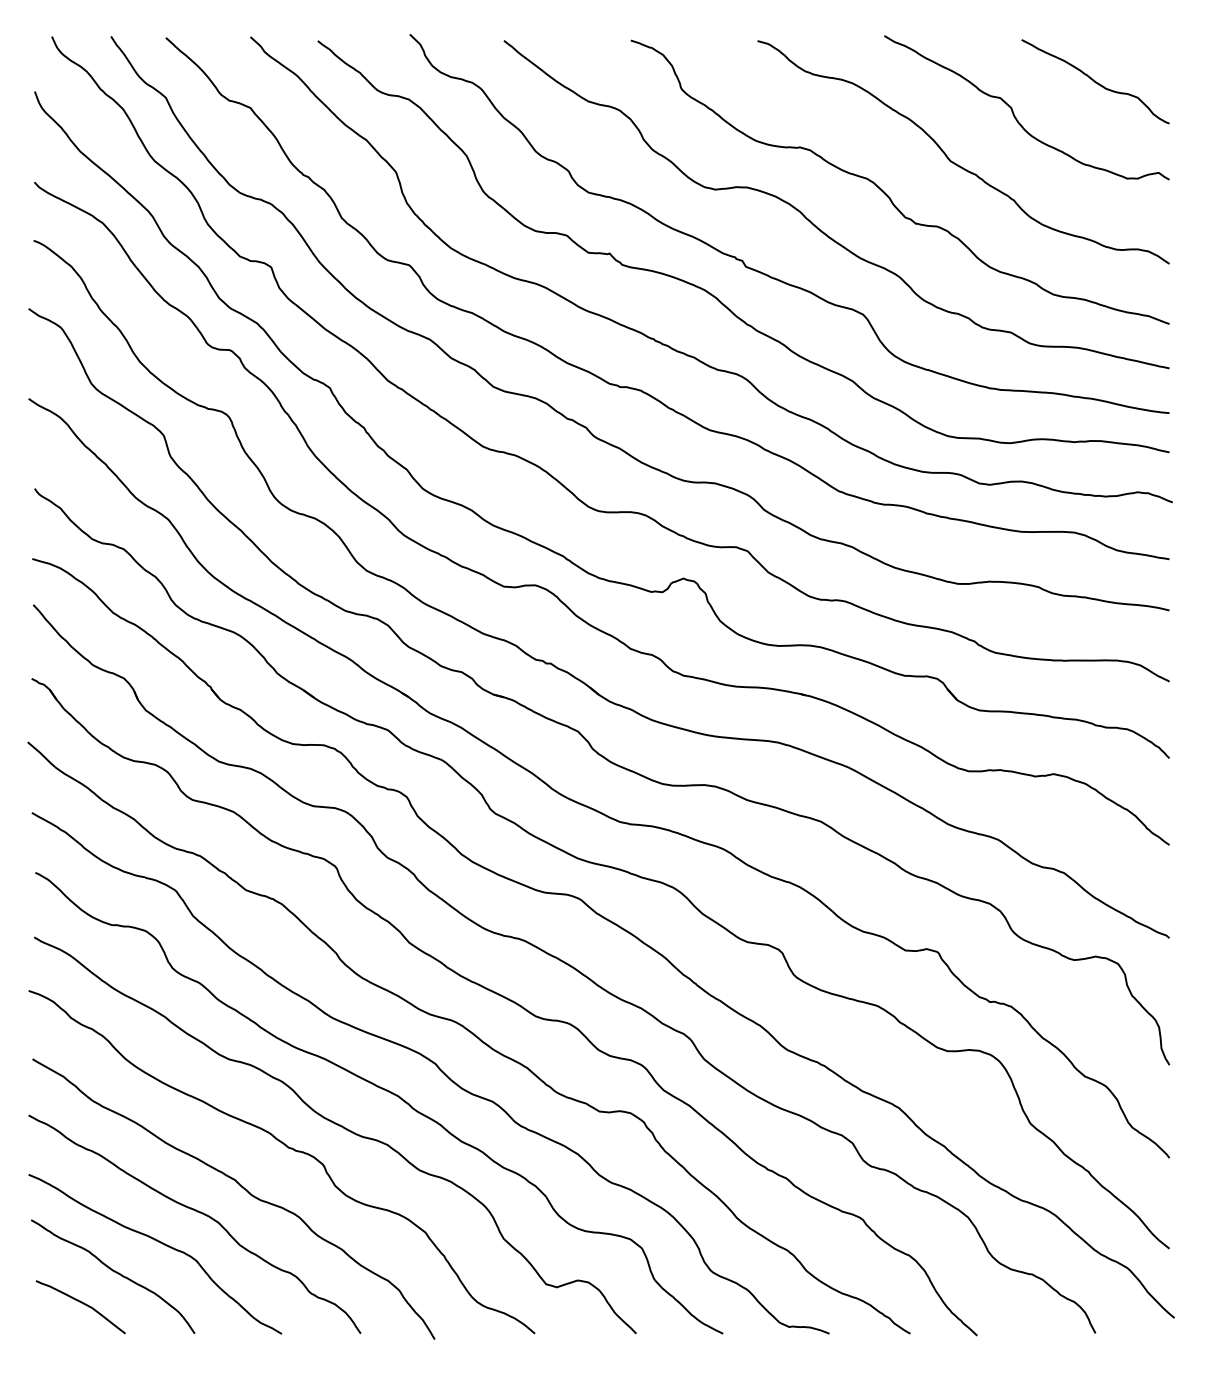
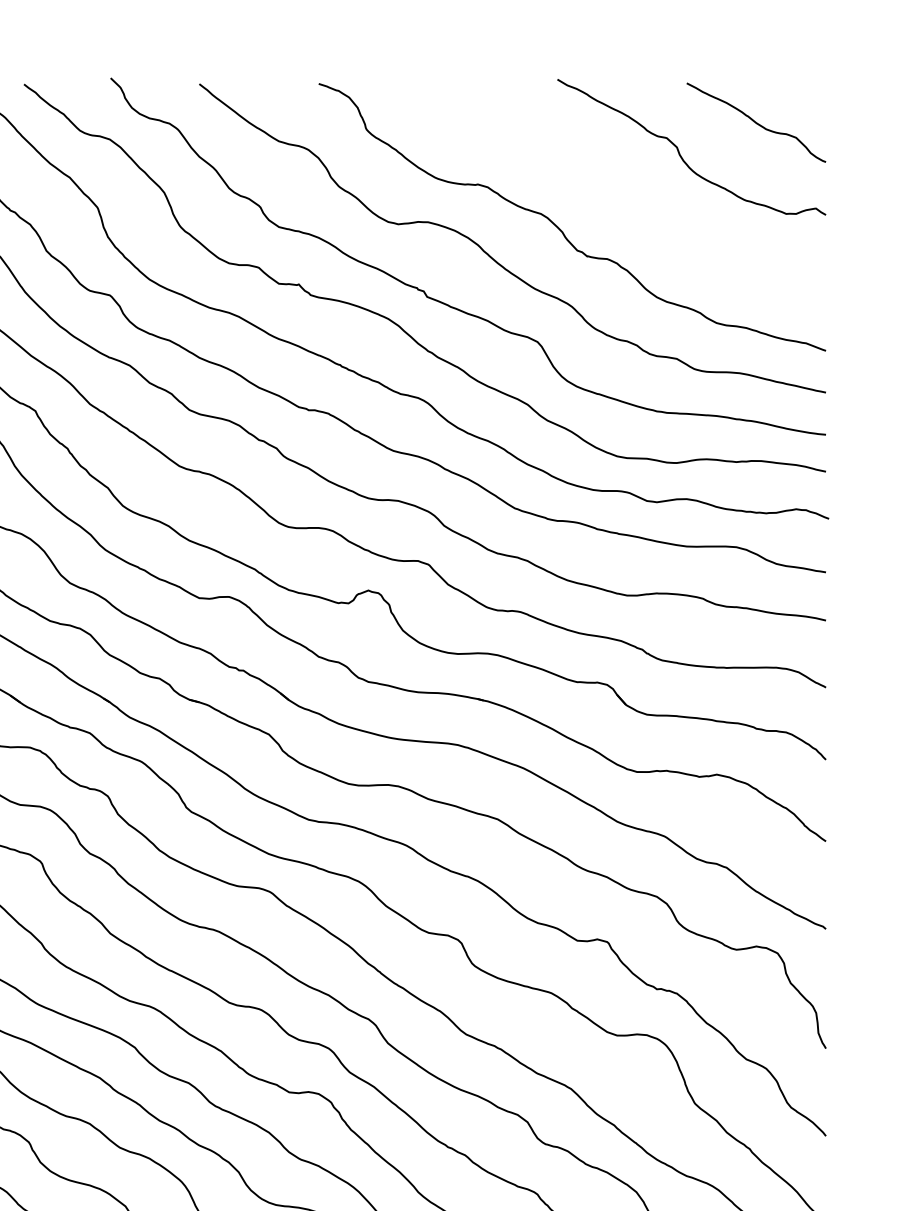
curve: (958, 164) -> (627, 200), removed

